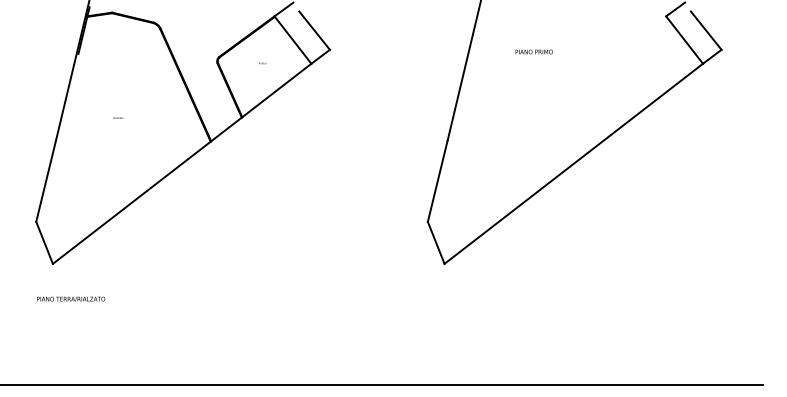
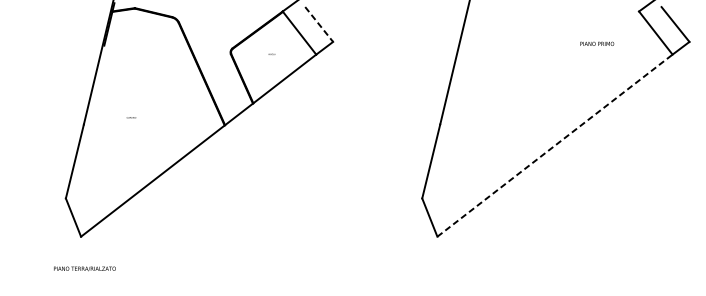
line: (314, 30) -> (319, 24), solid -> dashed
text: (533, 51) -> (596, 43), moved
text: (118, 117) -> (131, 117), moved
line: (574, 163) -> (555, 145), solid -> dashed
text: (71, 298) -> (85, 268), moved

